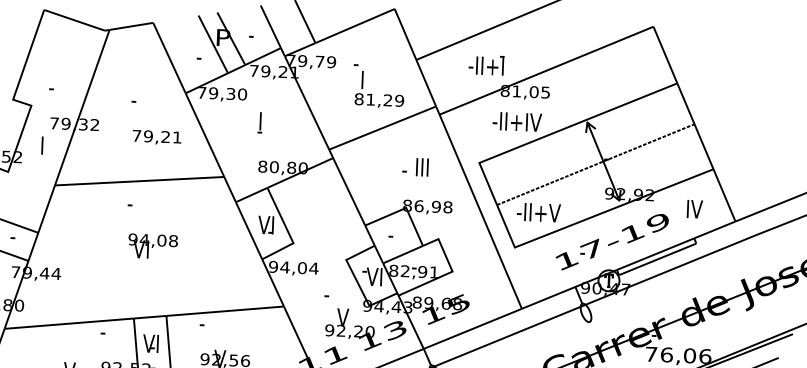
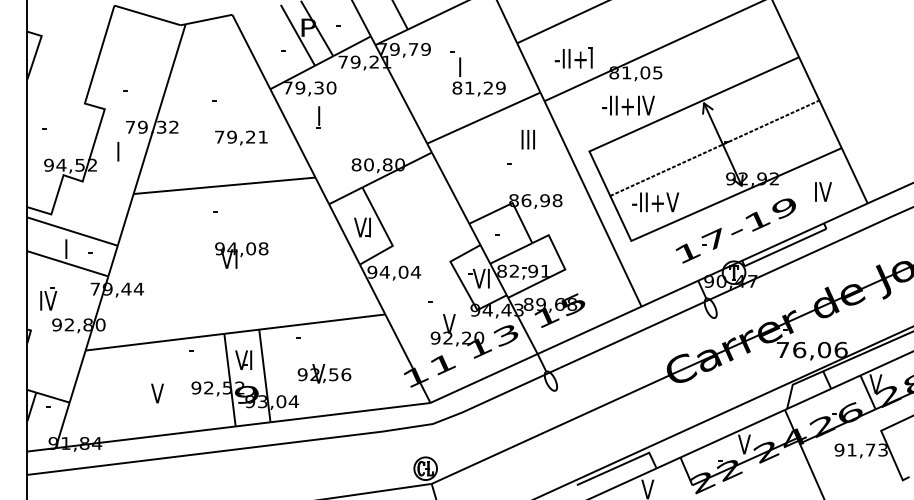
part: (486, 64) -> (573, 57), moved
line: (259, 122) -> (318, 117), moved
text: (421, 167) -> (527, 139), moved

